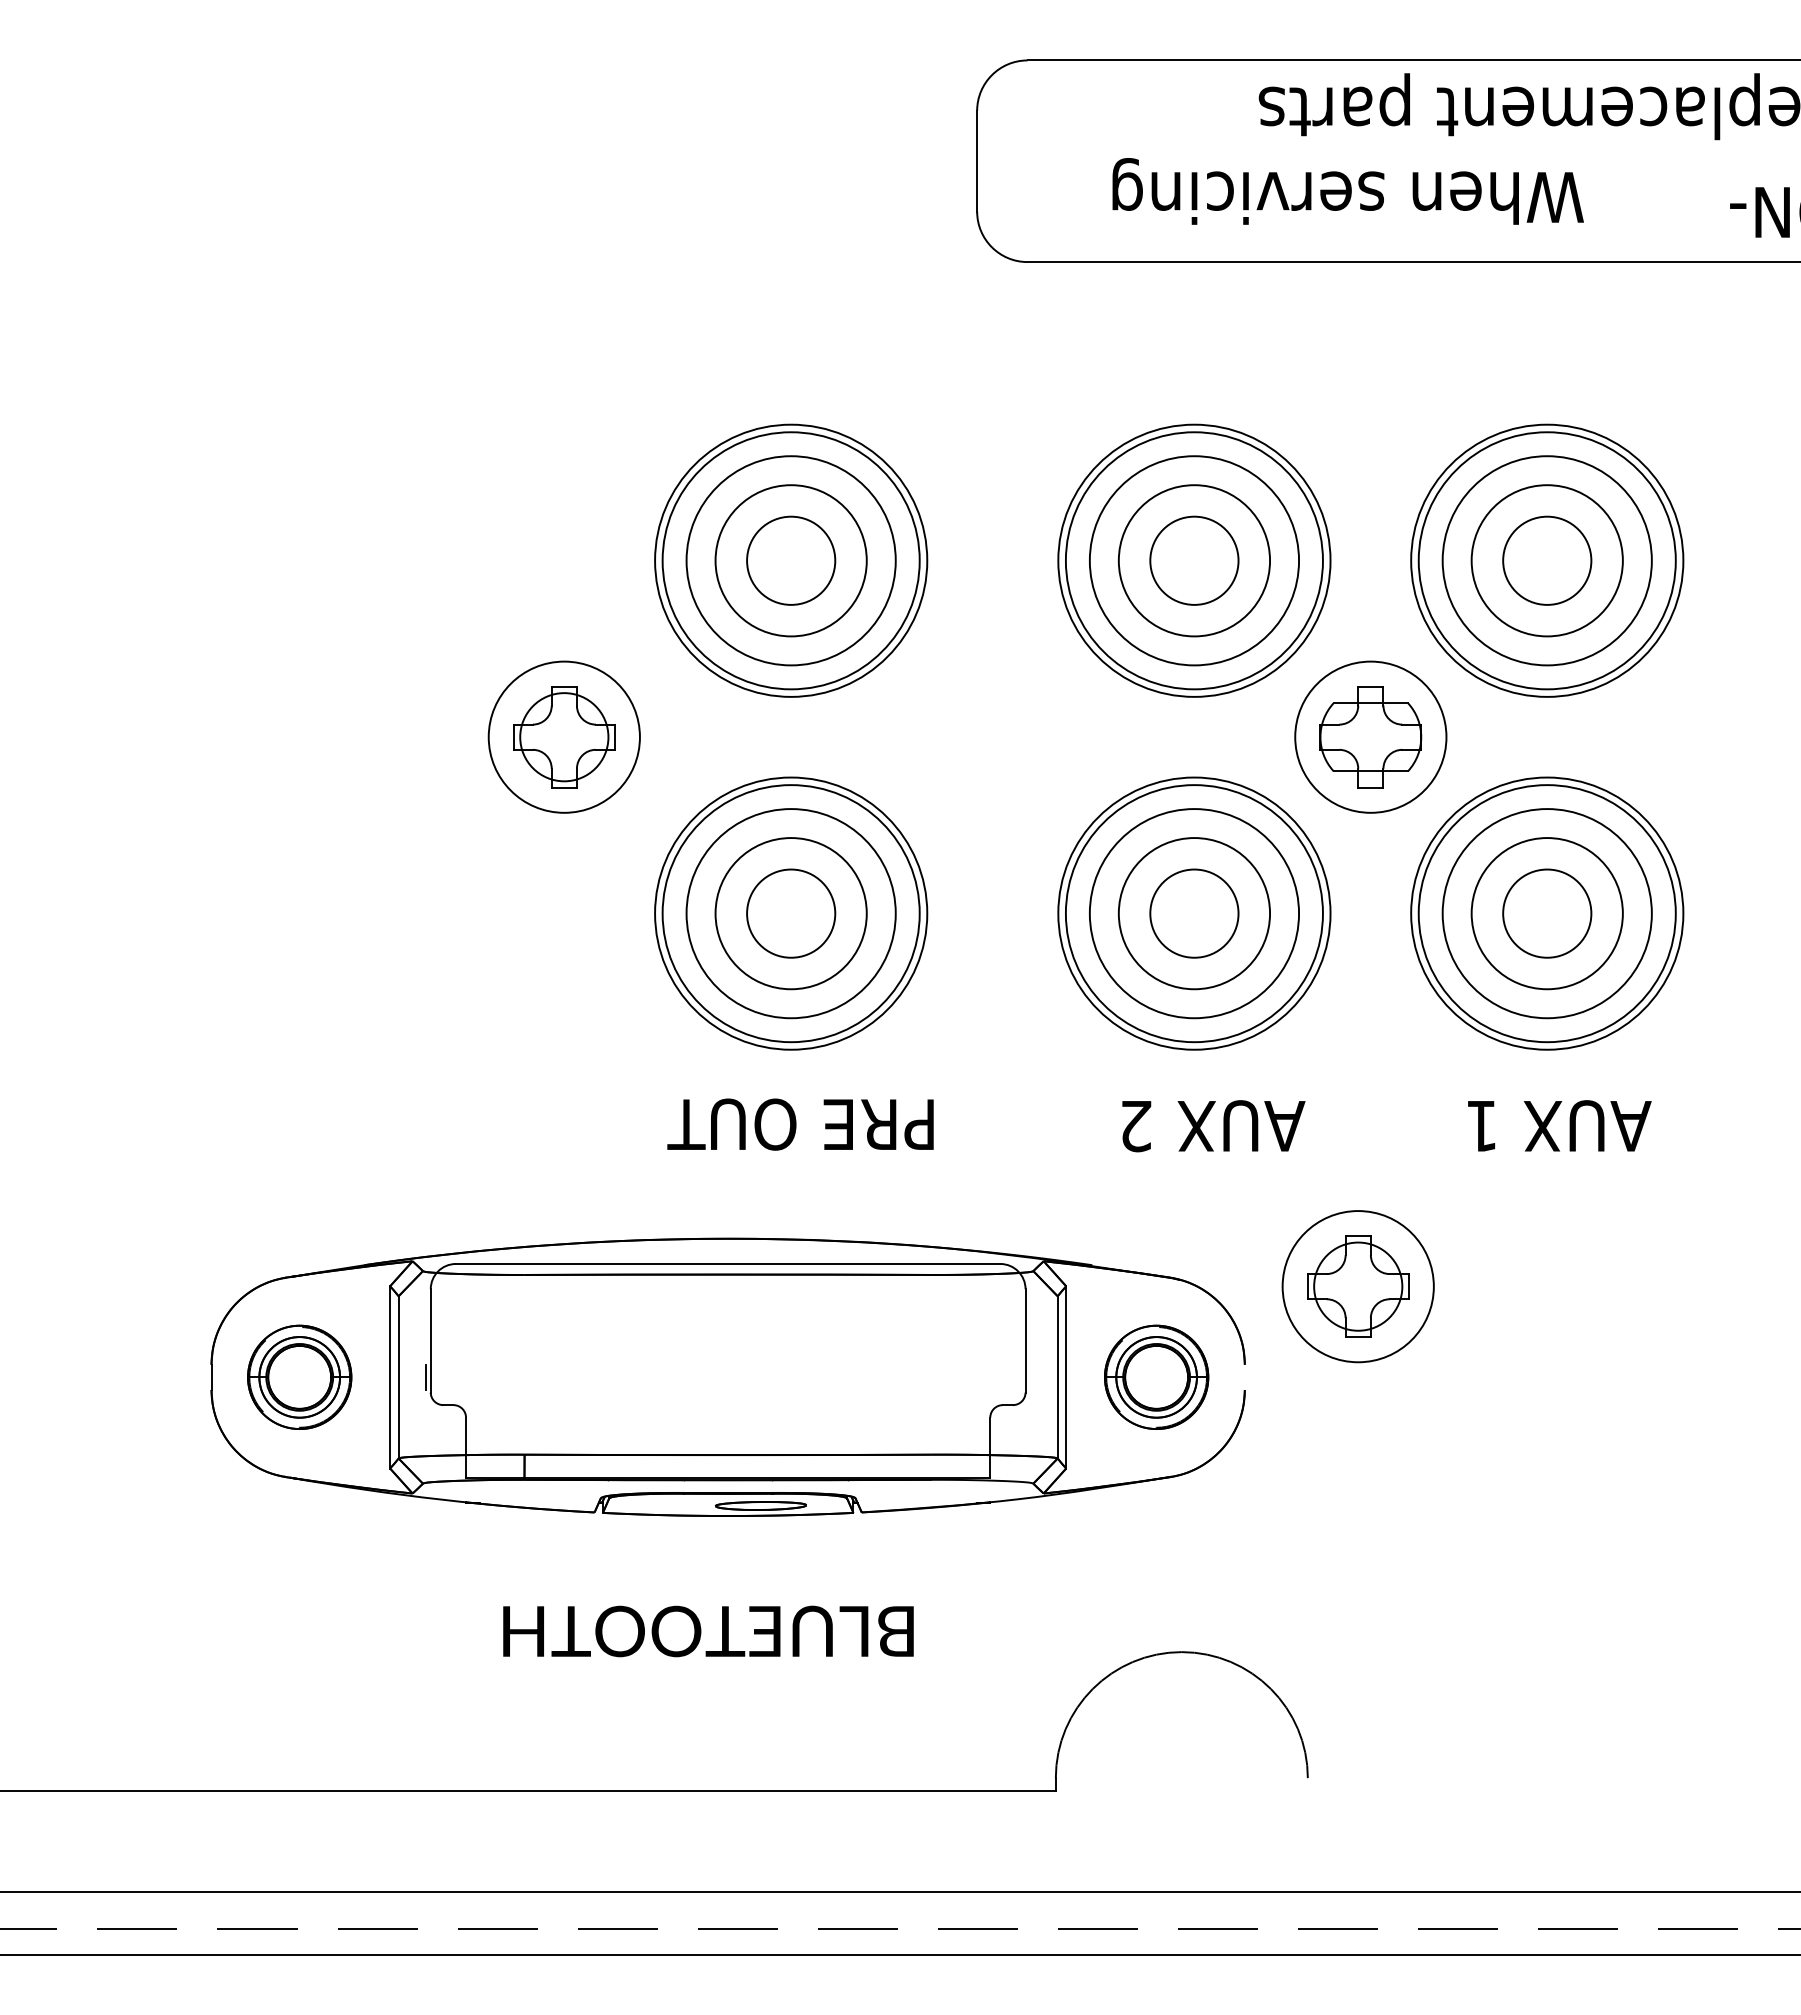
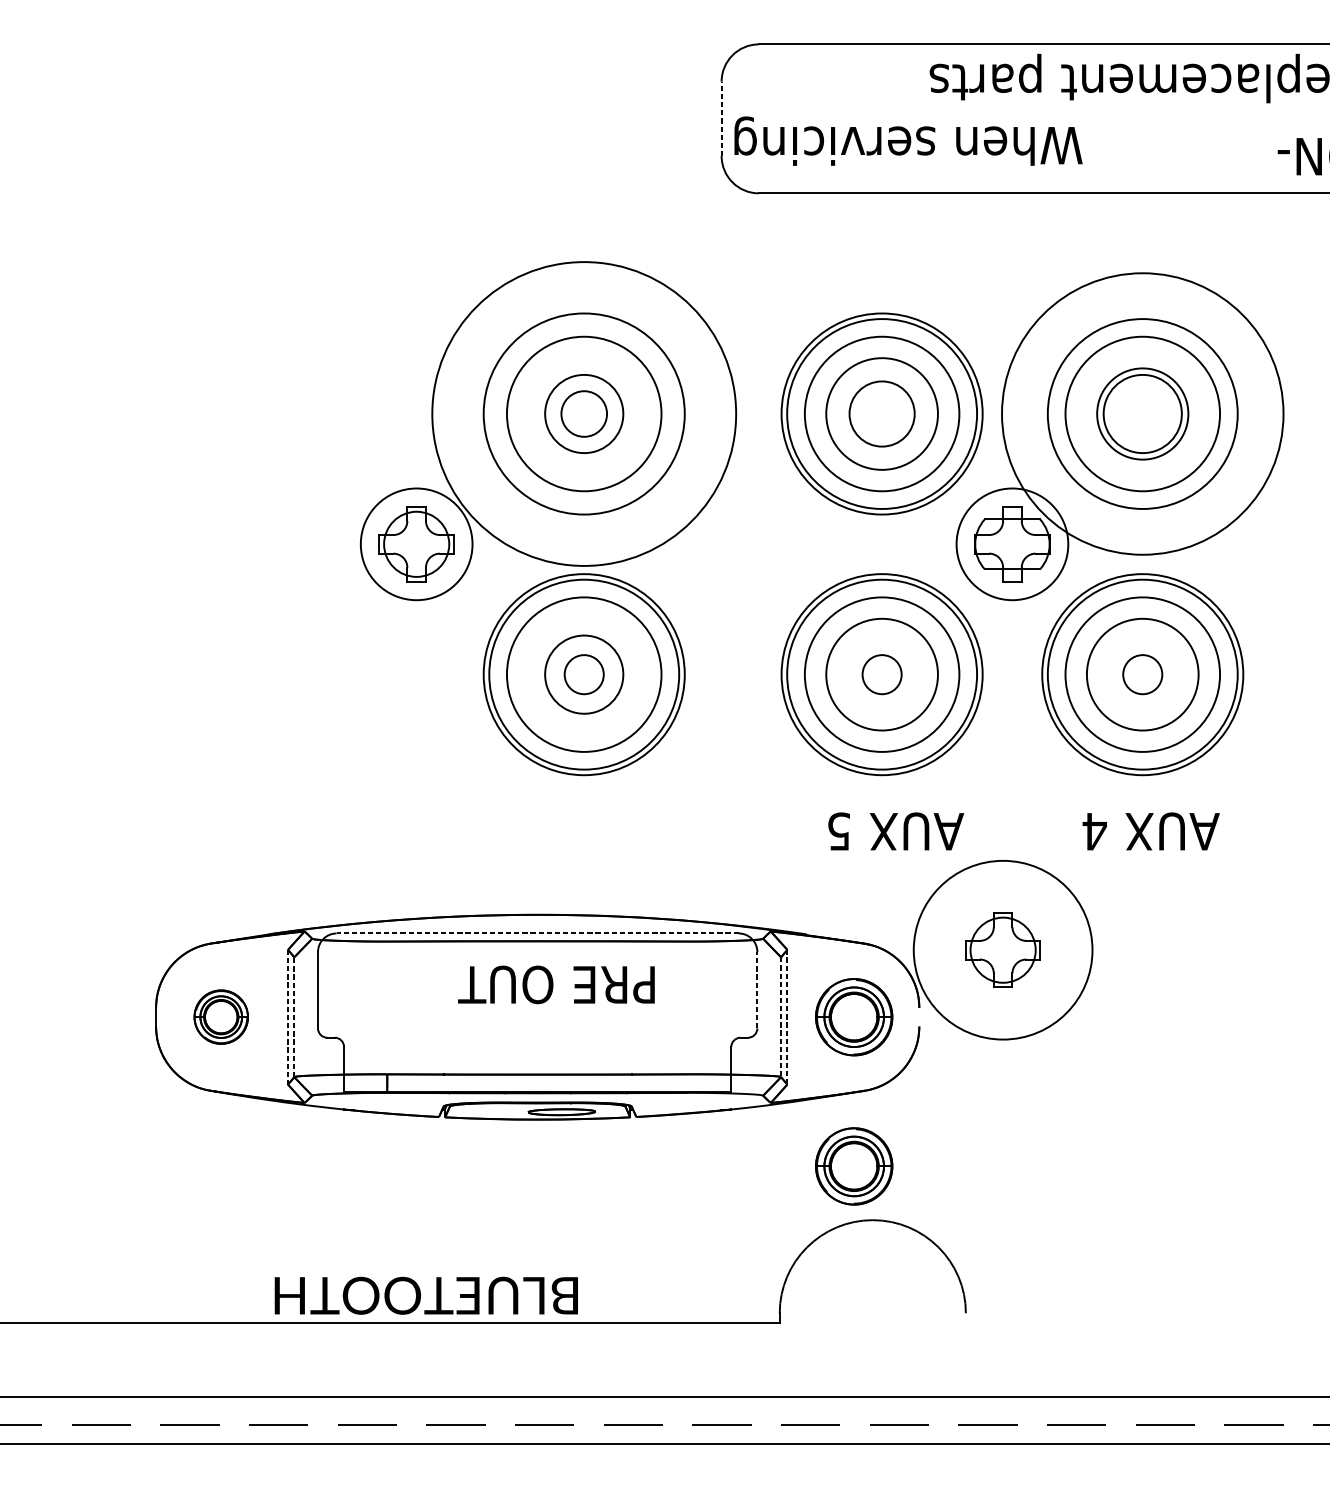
line: (977, 160) -> (721, 118), solid -> dashed
text: (1347, 191) -> (908, 141), moved
circle: (790, 560) -> (583, 413), size x0.7
circle: (790, 560) -> (583, 413), size x1.6
circle: (791, 560) -> (584, 413), size x0.7
circle: (1546, 560) -> (1142, 413), size x0.7
circle: (1547, 560) -> (1142, 413), size x1.4
circle: (1547, 560) -> (1142, 413), size x1.4
circle: (790, 913) -> (583, 674), size x0.7
circle: (791, 913) -> (584, 674), size x0.6
circle: (1194, 913) -> (882, 674), size x0.6
circle: (1547, 913) -> (1142, 674), size x0.6
text: (800, 1124) -> (556, 984), moved
text: (1136, 1126) -> (839, 831), 2 -> 5
text: (1481, 1126) -> (1094, 831), 1 -> 4
line: (727, 1263) -> (537, 933), solid -> dashed
circle: (1357, 1286) -> (1002, 950), size x1.6
line: (1025, 1340) -> (757, 989), solid -> dashed
part: (299, 1376) -> (221, 1016), size x0.7
line: (398, 1376) -> (294, 1016), solid -> dashed
line: (425, 1376) -> (314, 1016), removed
line: (1066, 1376) -> (787, 1016), solid -> dashed
line: (390, 1377) -> (288, 1017), solid -> dashed
line: (1057, 1377) -> (780, 1017), solid -> dashed
part: (1156, 1578) -> (854, 1165), added
text: (708, 1631) -> (426, 1295), moved

